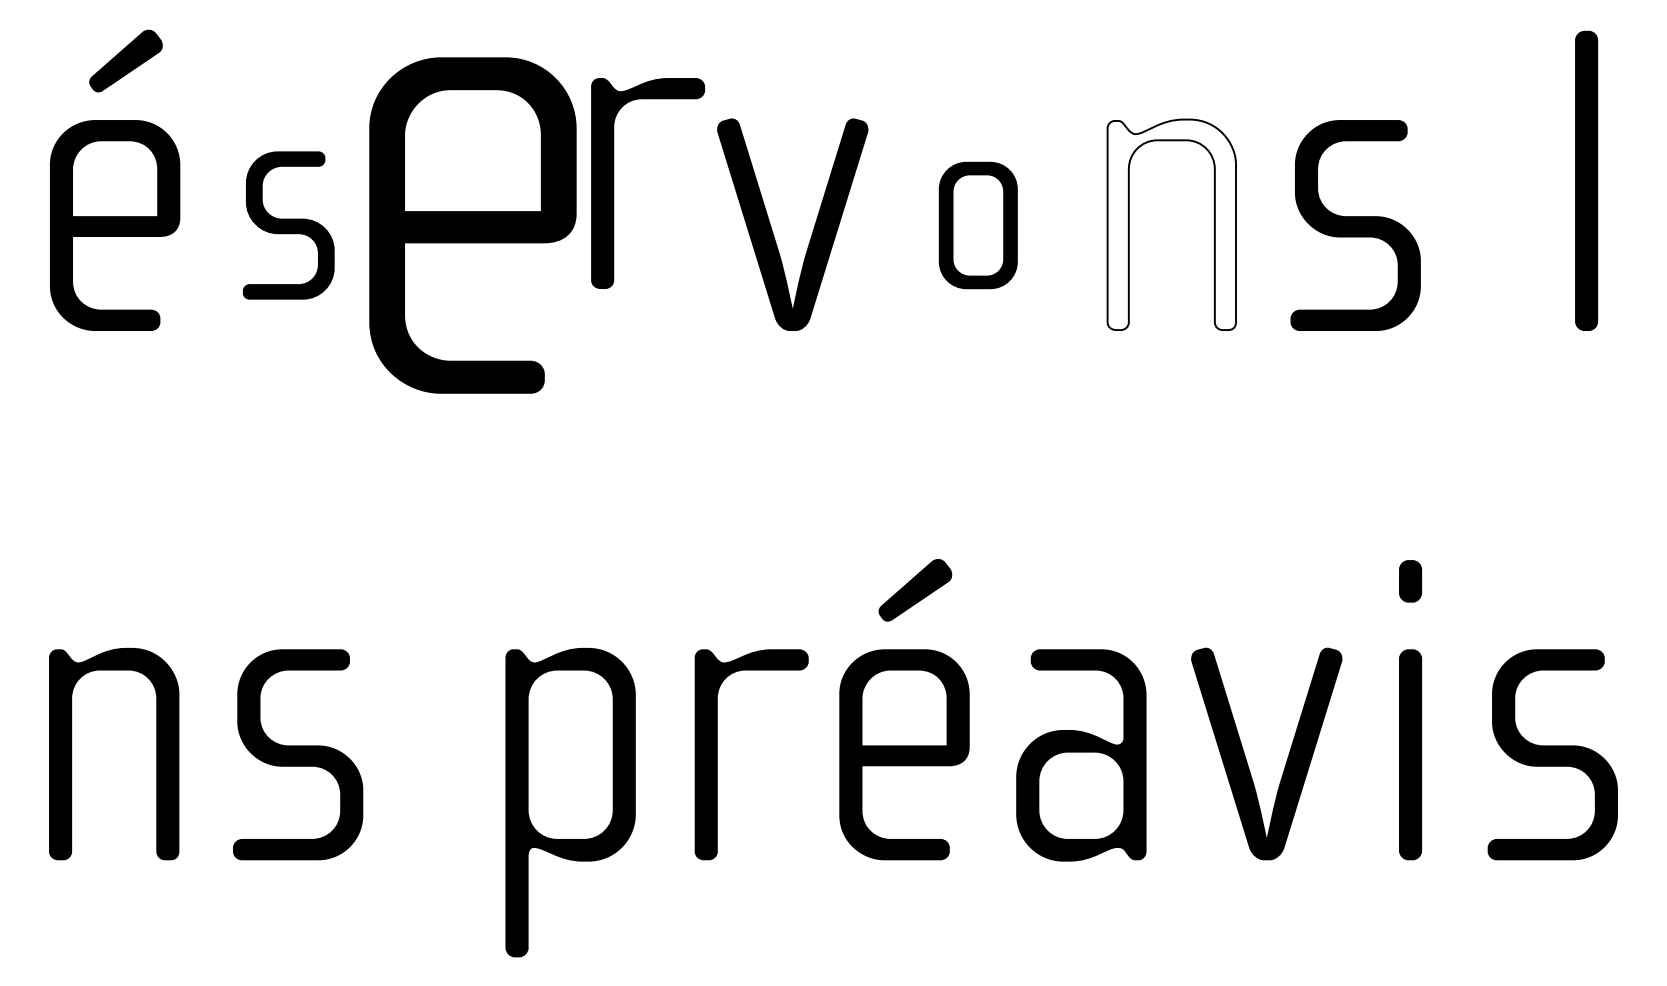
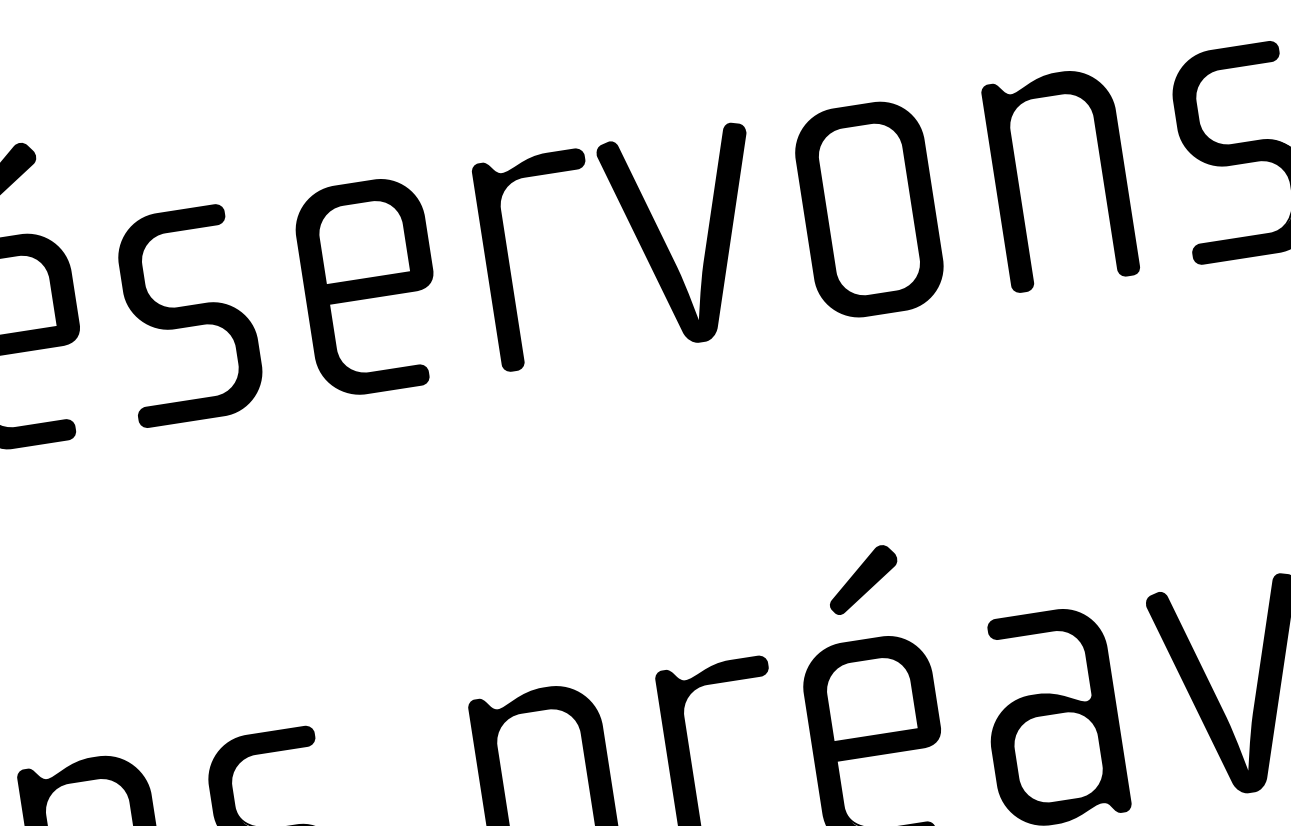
part: (614, 183) -> (509, 265), moved
fill: (1171, 224) -> (1060, 179), added
part: (288, 225) -> (187, 315), size x1.43
part: (472, 225) -> (369, 286), size x0.62
part: (978, 225) -> (869, 209), size x1.67

